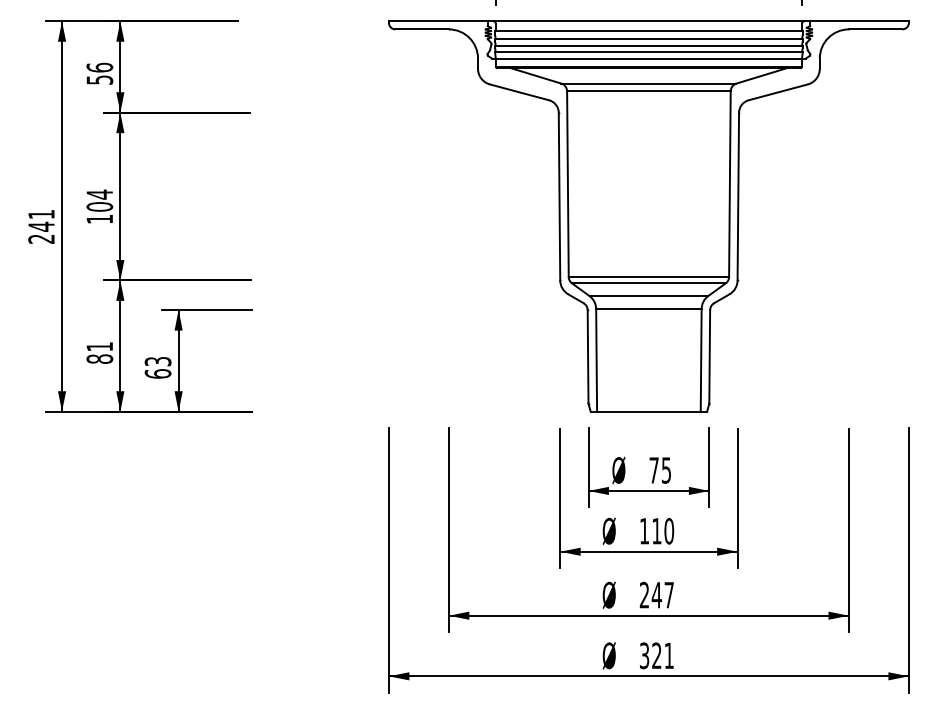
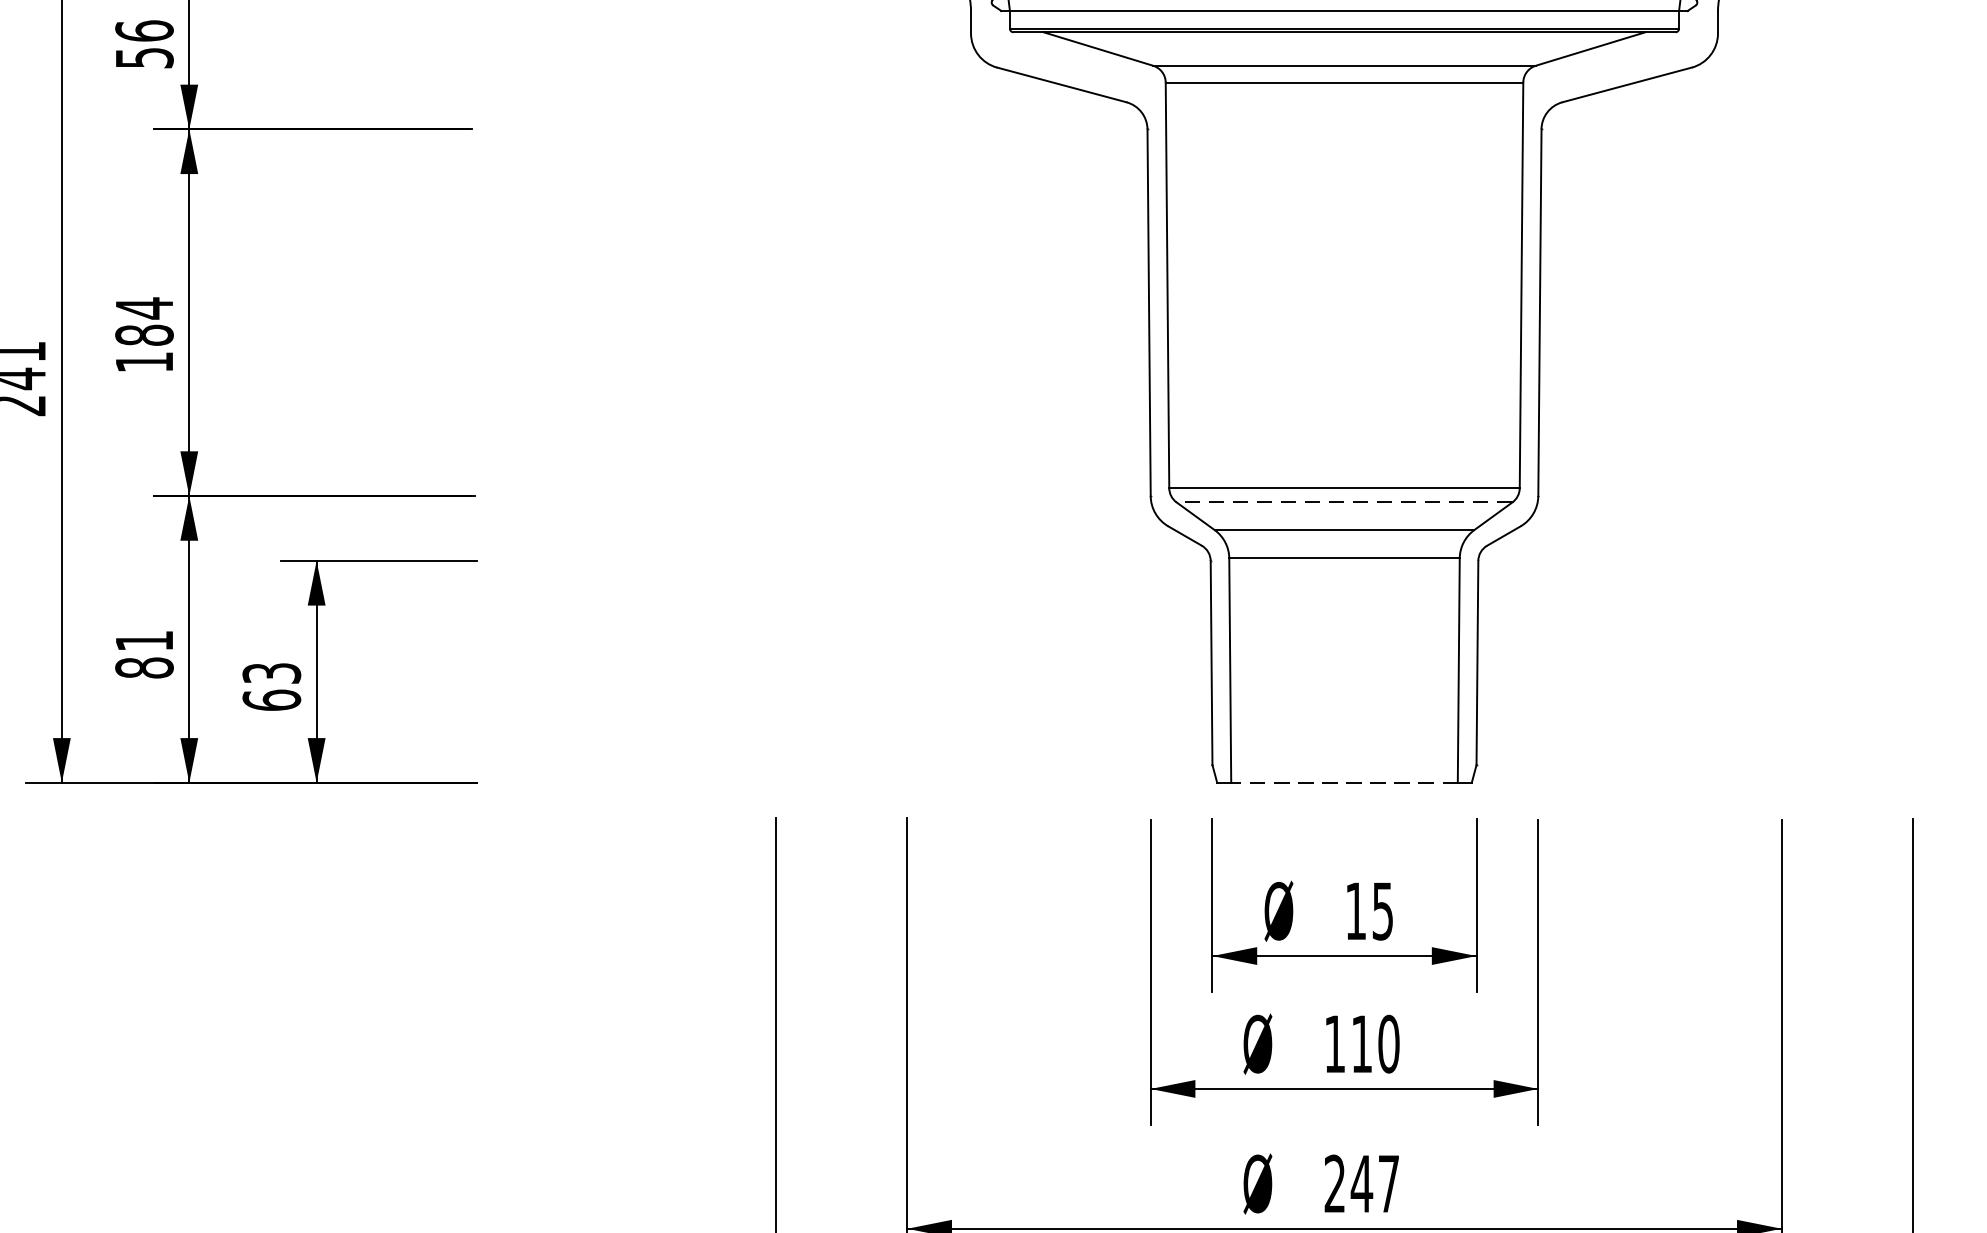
text: (99, 206) -> (143, 334), 104 -> 184
line: (648, 283) -> (1343, 502), solid -> dashed
line: (648, 411) -> (1343, 782), solid -> dashed
text: (653, 470) -> (1354, 911), 75 -> 15

